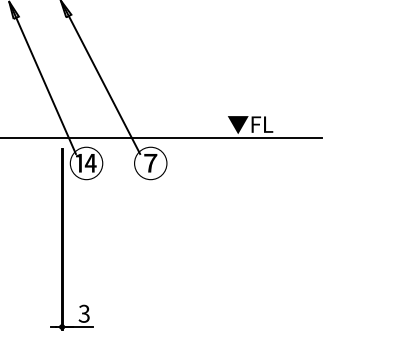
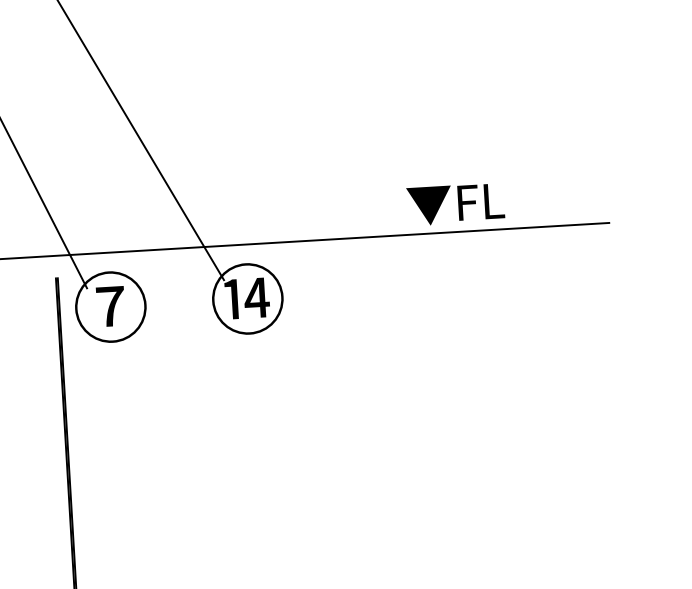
text: (86, 163) -> (110, 307), ⑭ -> ⑦
text: (150, 163) -> (247, 299), ⑦ -> ⑭

